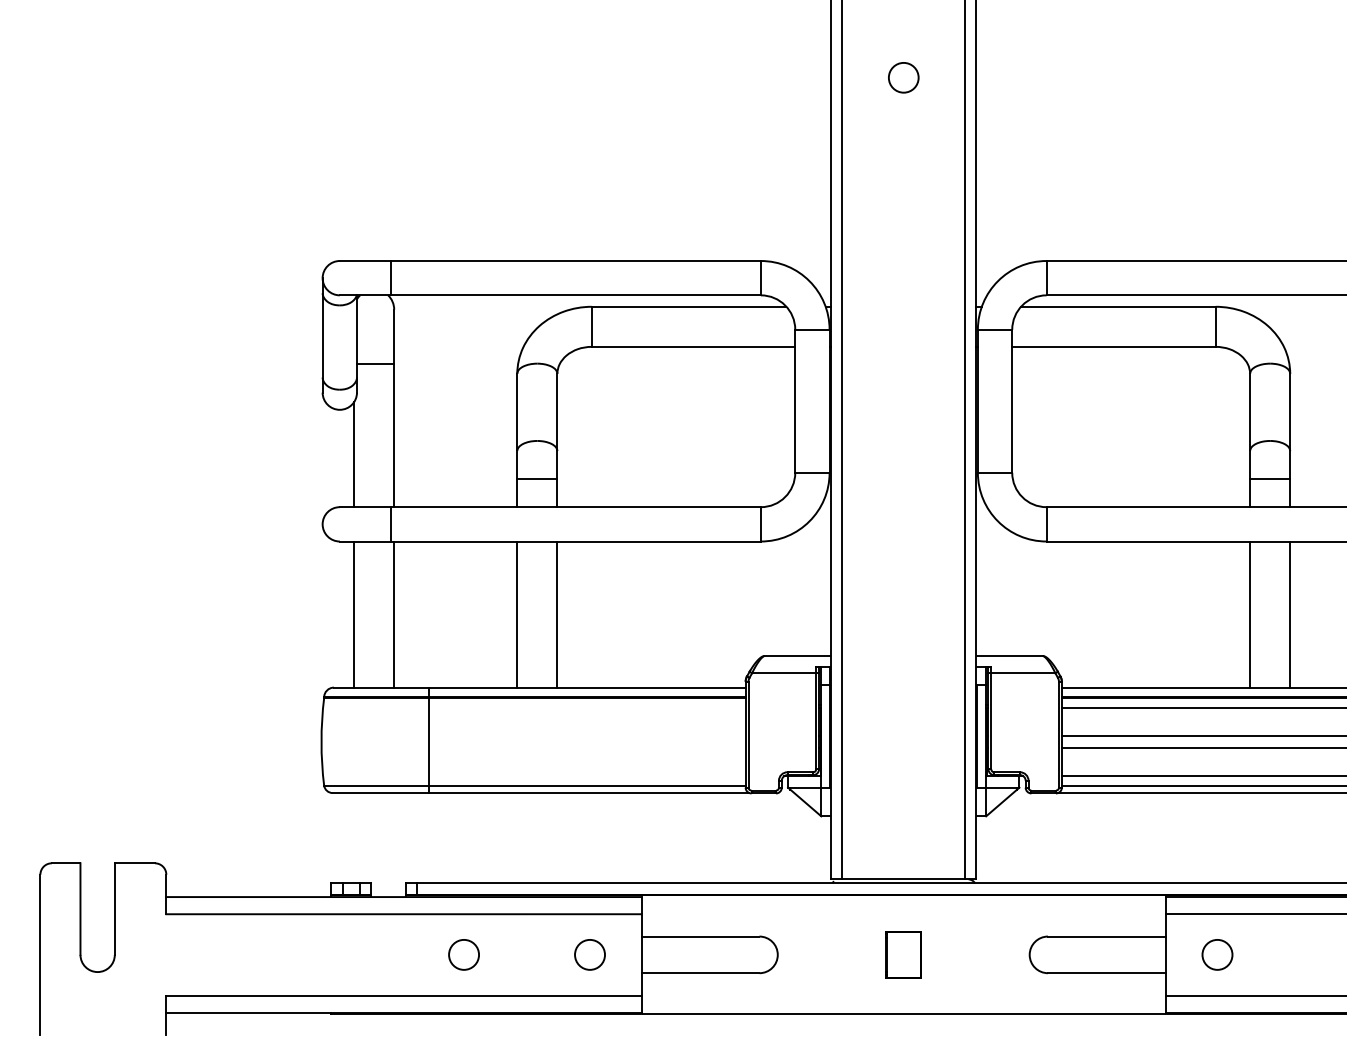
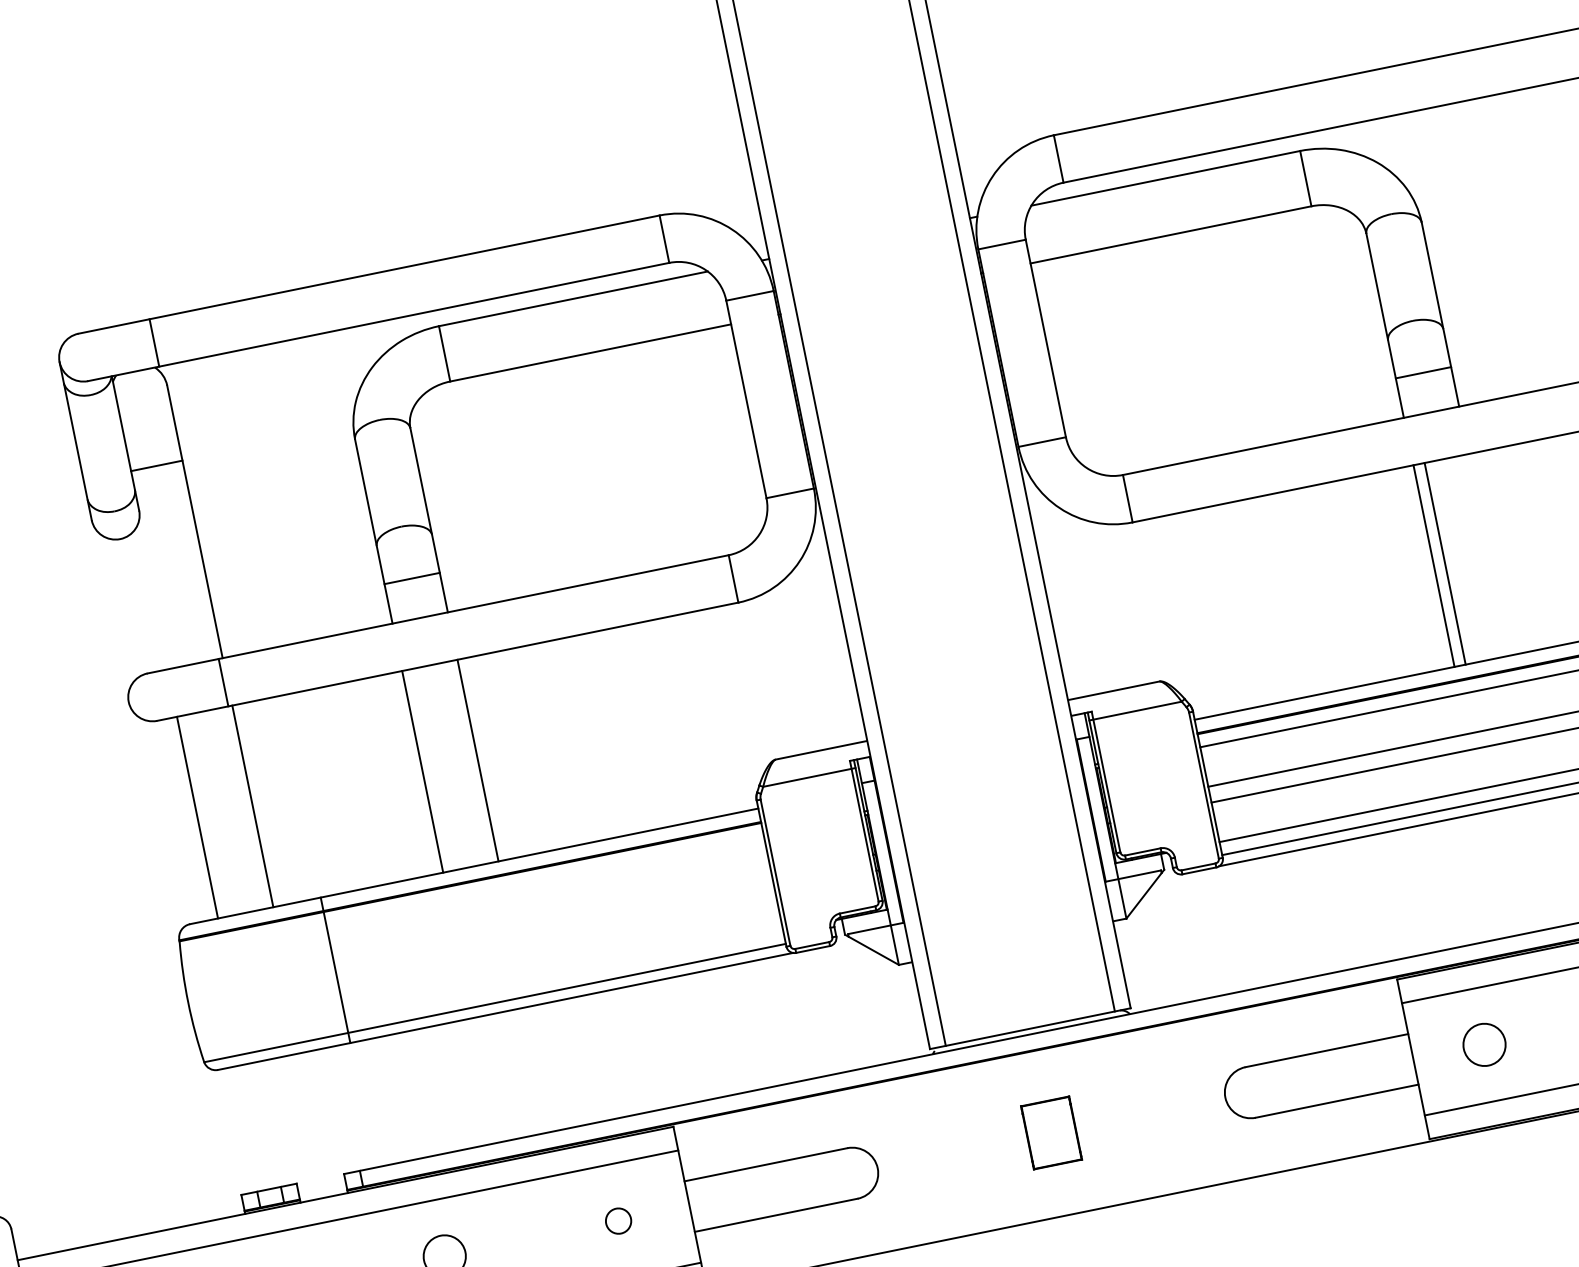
line: (354, 454) -> (153, 596), removed
line: (1290, 614) -> (1445, 563), moved
circle: (589, 954) -> (617, 1220), size x0.6

